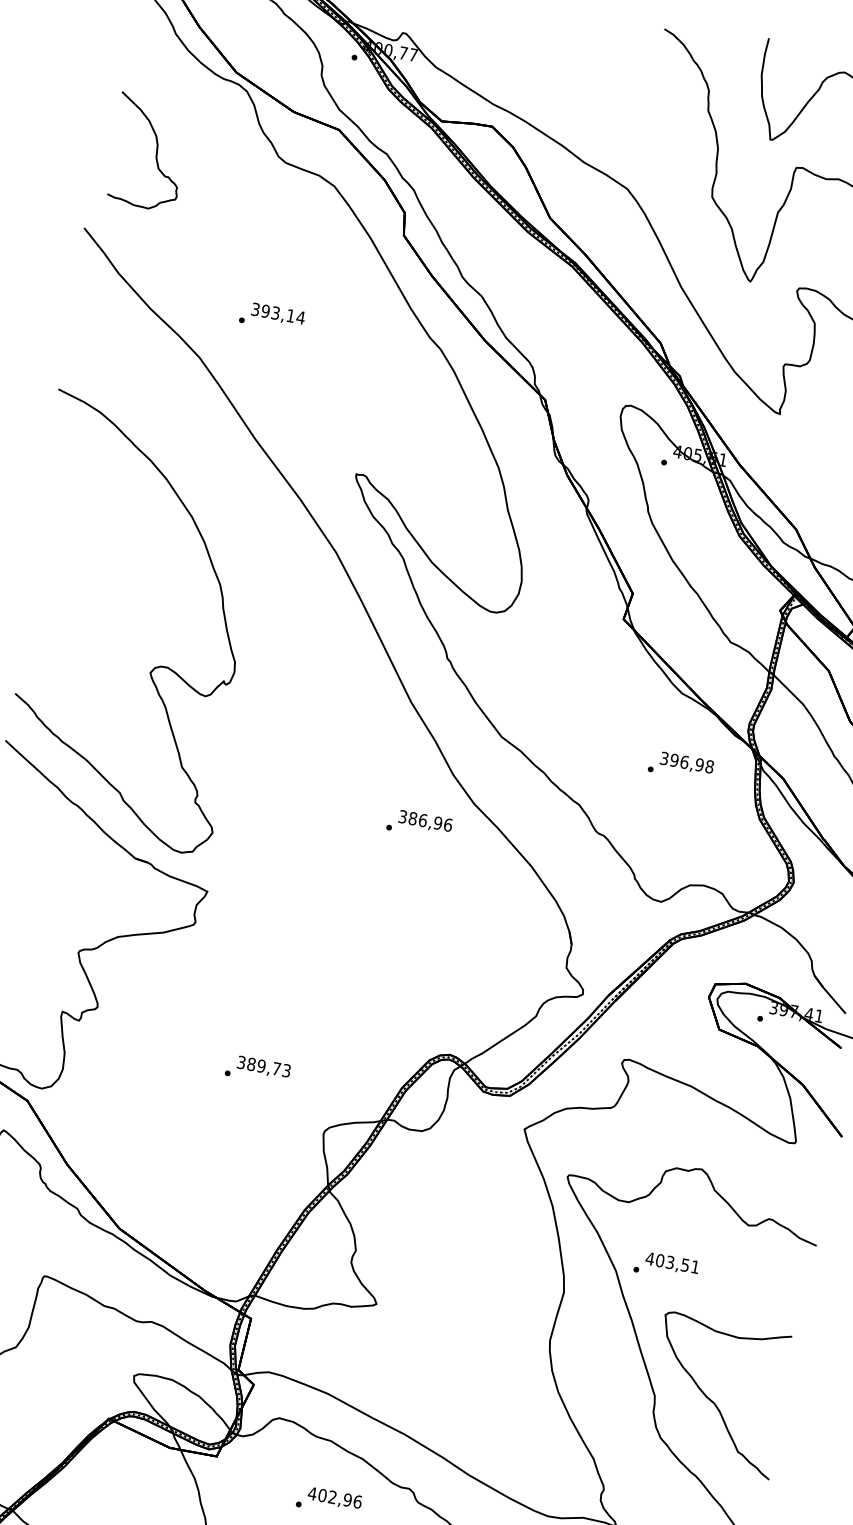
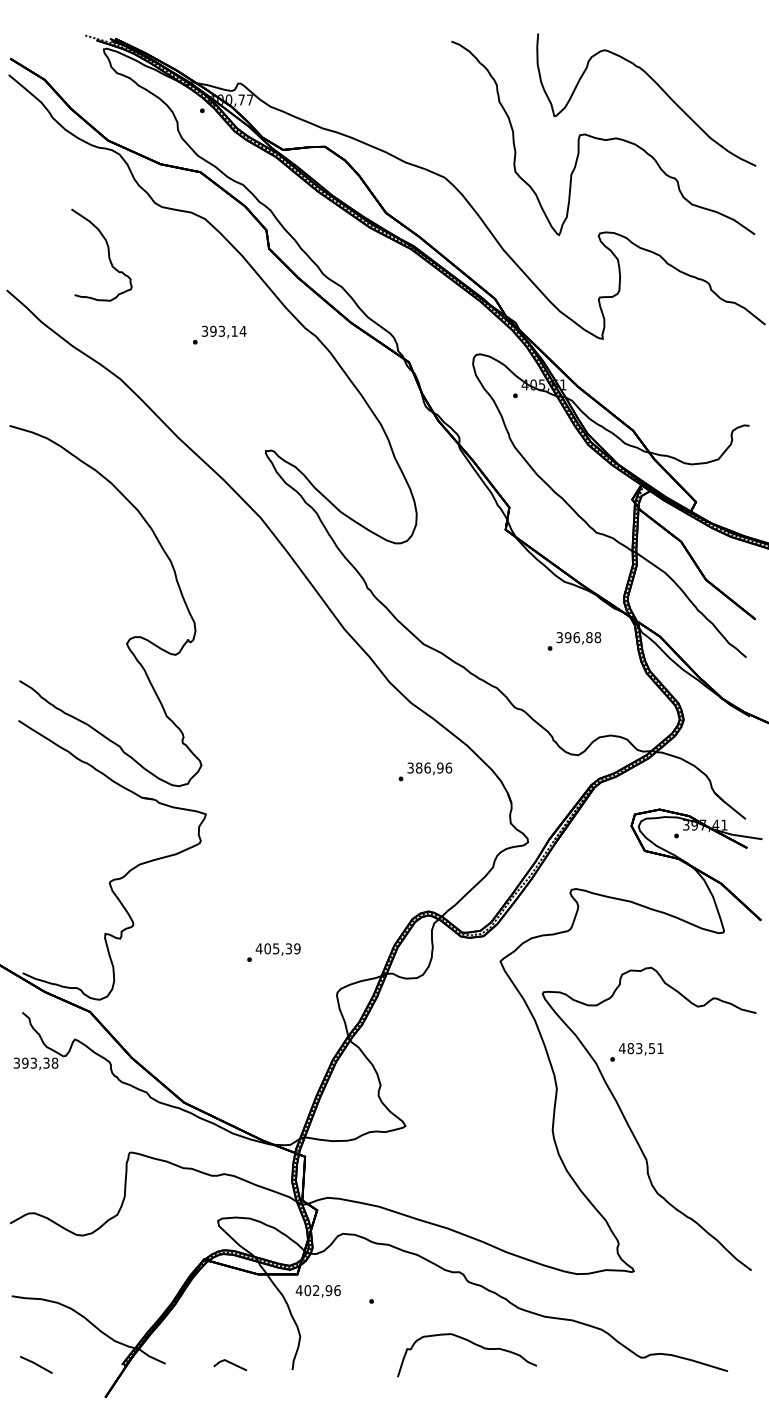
curve: (155, 149) -> (107, 251), moved
text: (272, 316) -> (219, 334), moved
text: (699, 764) -> (589, 637), 396,98 -> 396,88
text: (419, 824) -> (425, 771), moved
text: (263, 1066) -> (277, 948), 389,73 -> 405,39
text: (659, 1260) -> (630, 1048), 403,51 -> 483,51
curve: (713, 1401) -> (695, 1155), removed
text: (333, 1498) -> (317, 1291), moved

